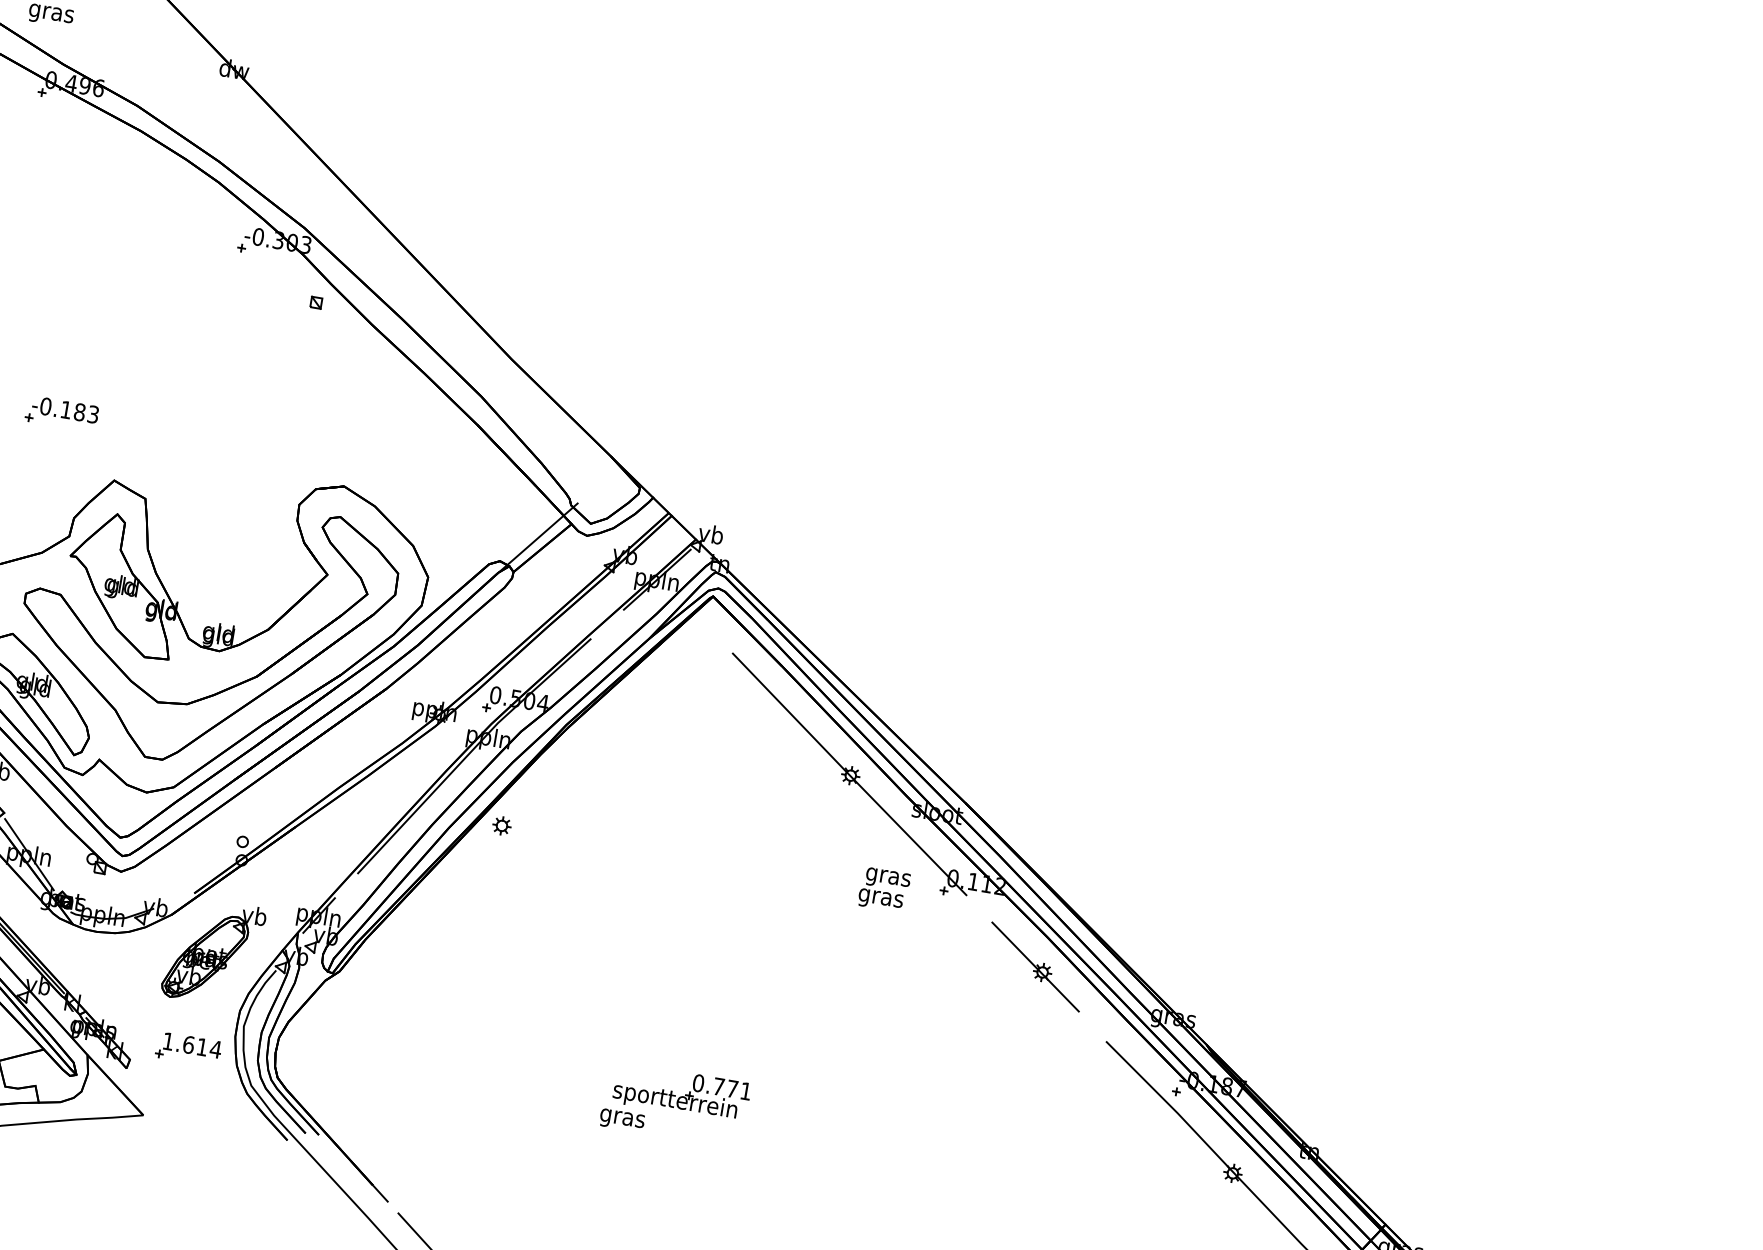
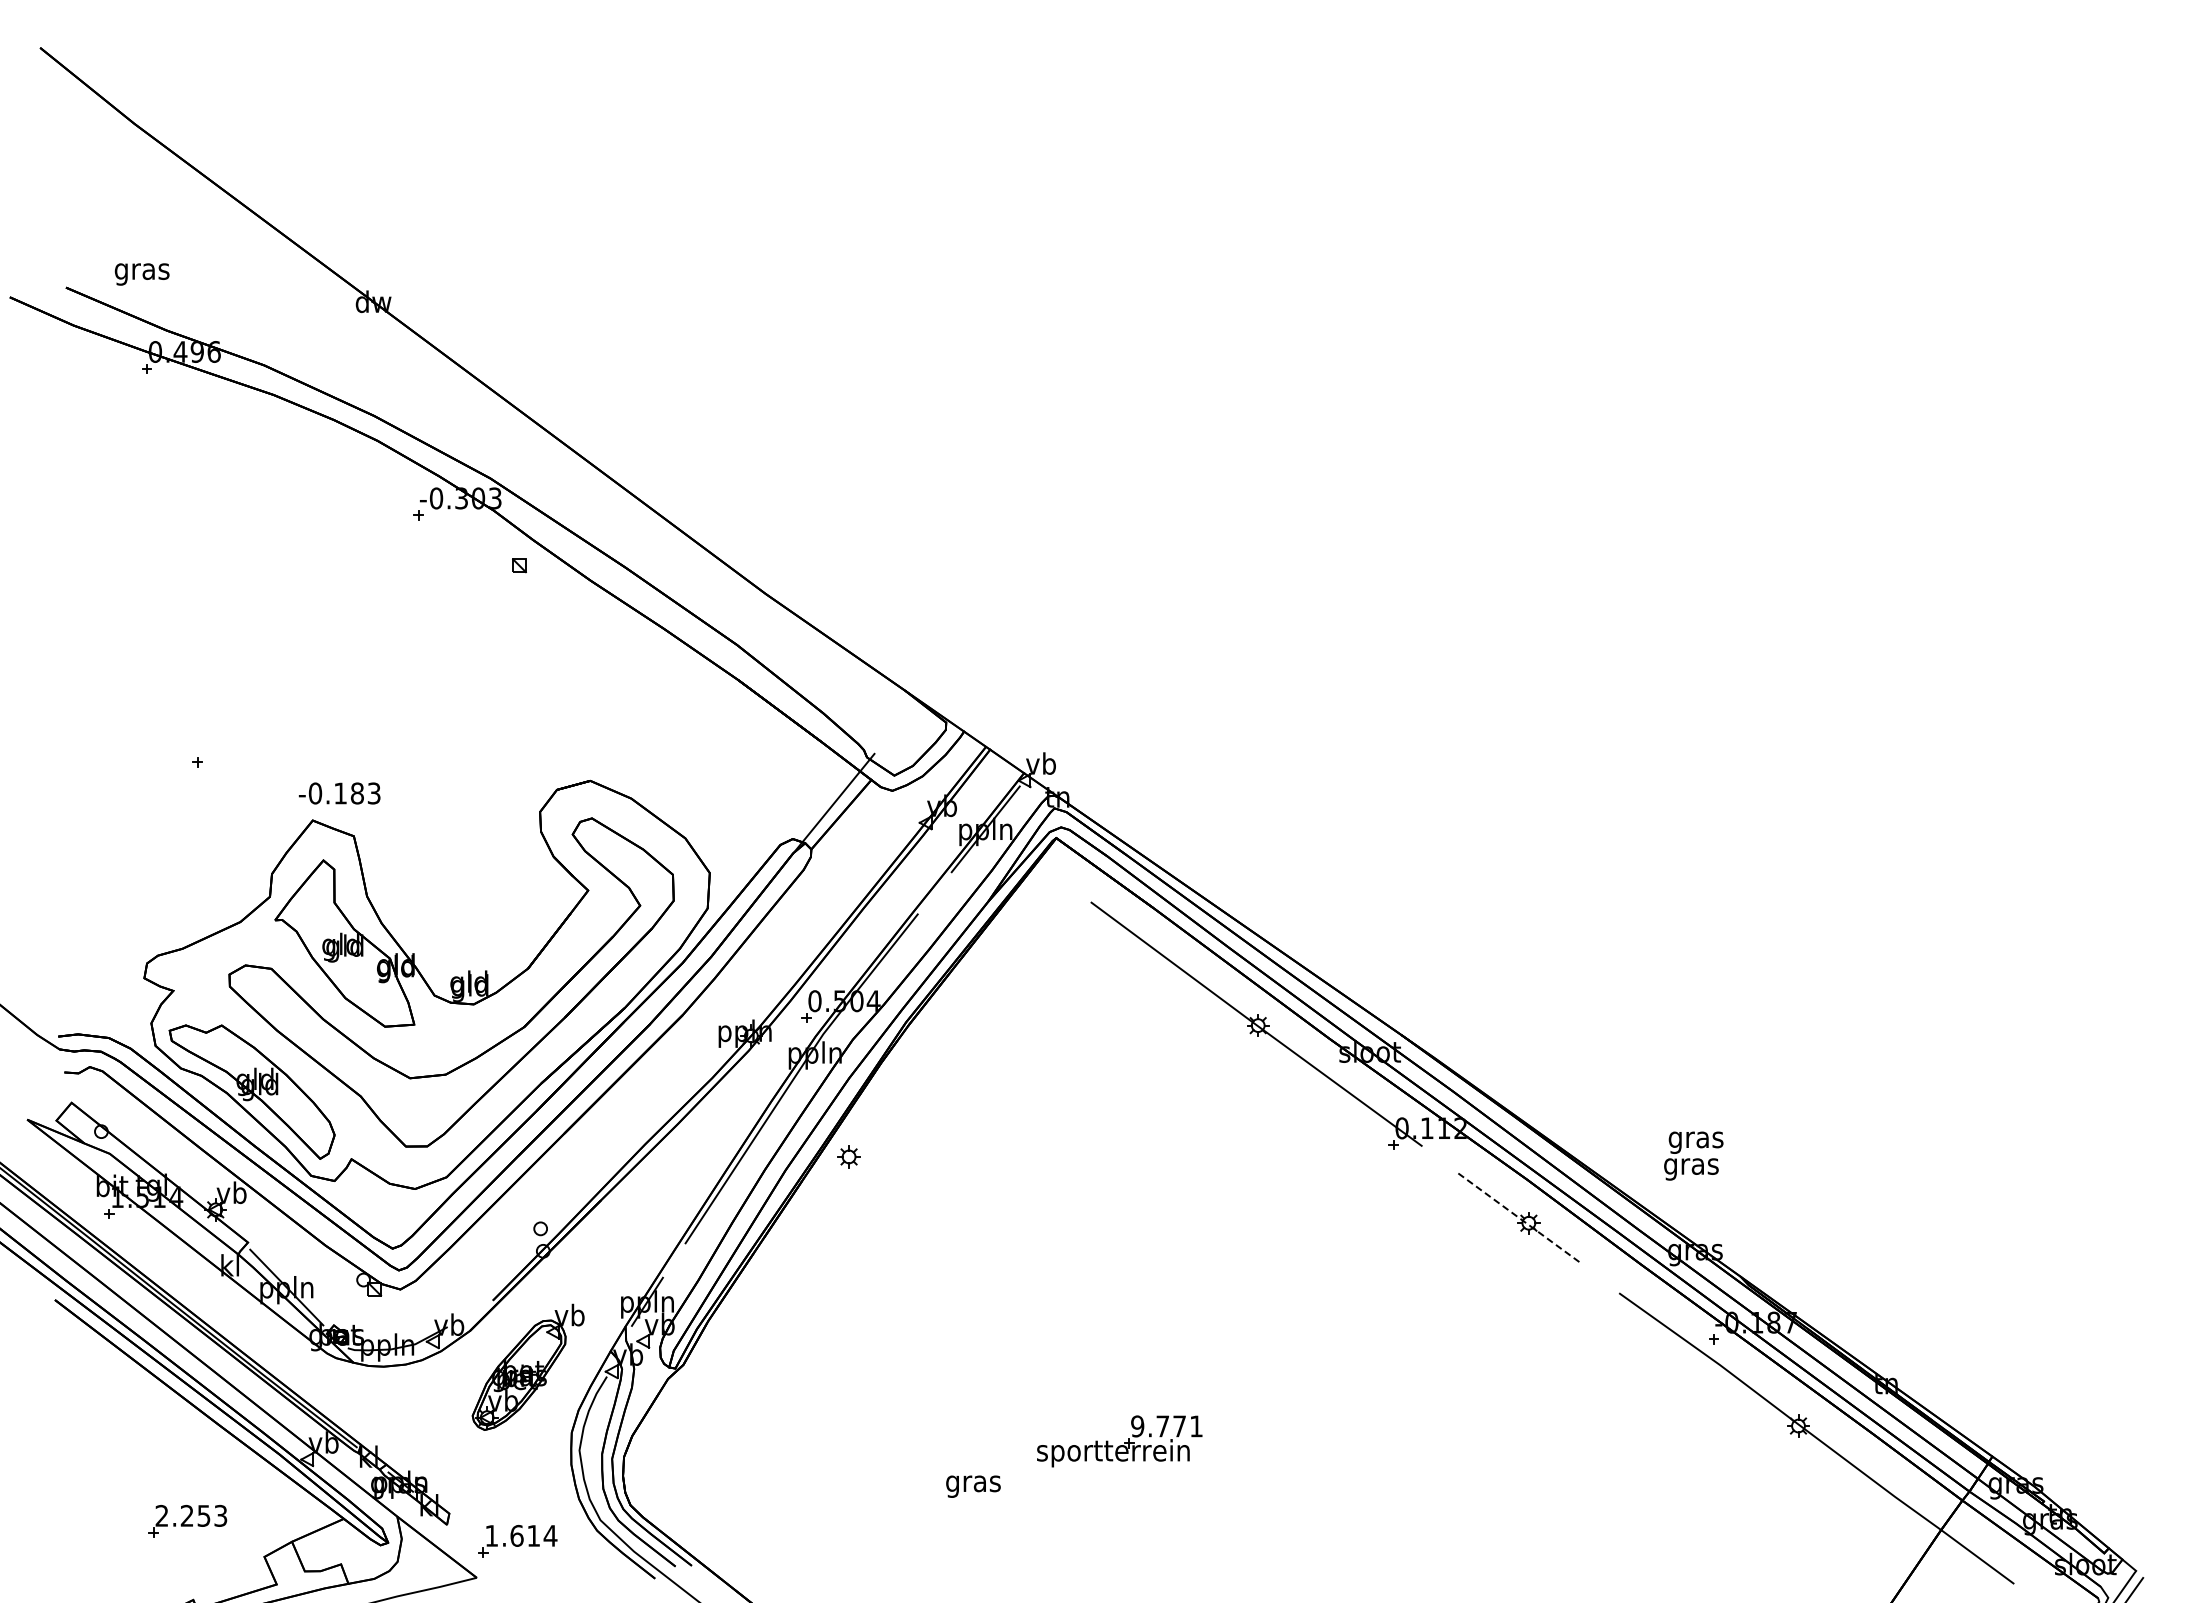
text: (65, 409) -> (339, 793), moved
text: (884, 889) -> (1693, 1155), moved
line: (1035, 967) -> (1519, 1218), solid -> dashed
part: (188, 1049) -> (517, 1541), moved
text: (698, 1083) -> (1137, 1426), 0.771 -> 9.771
text: (622, 1120) -> (973, 1486), moved

